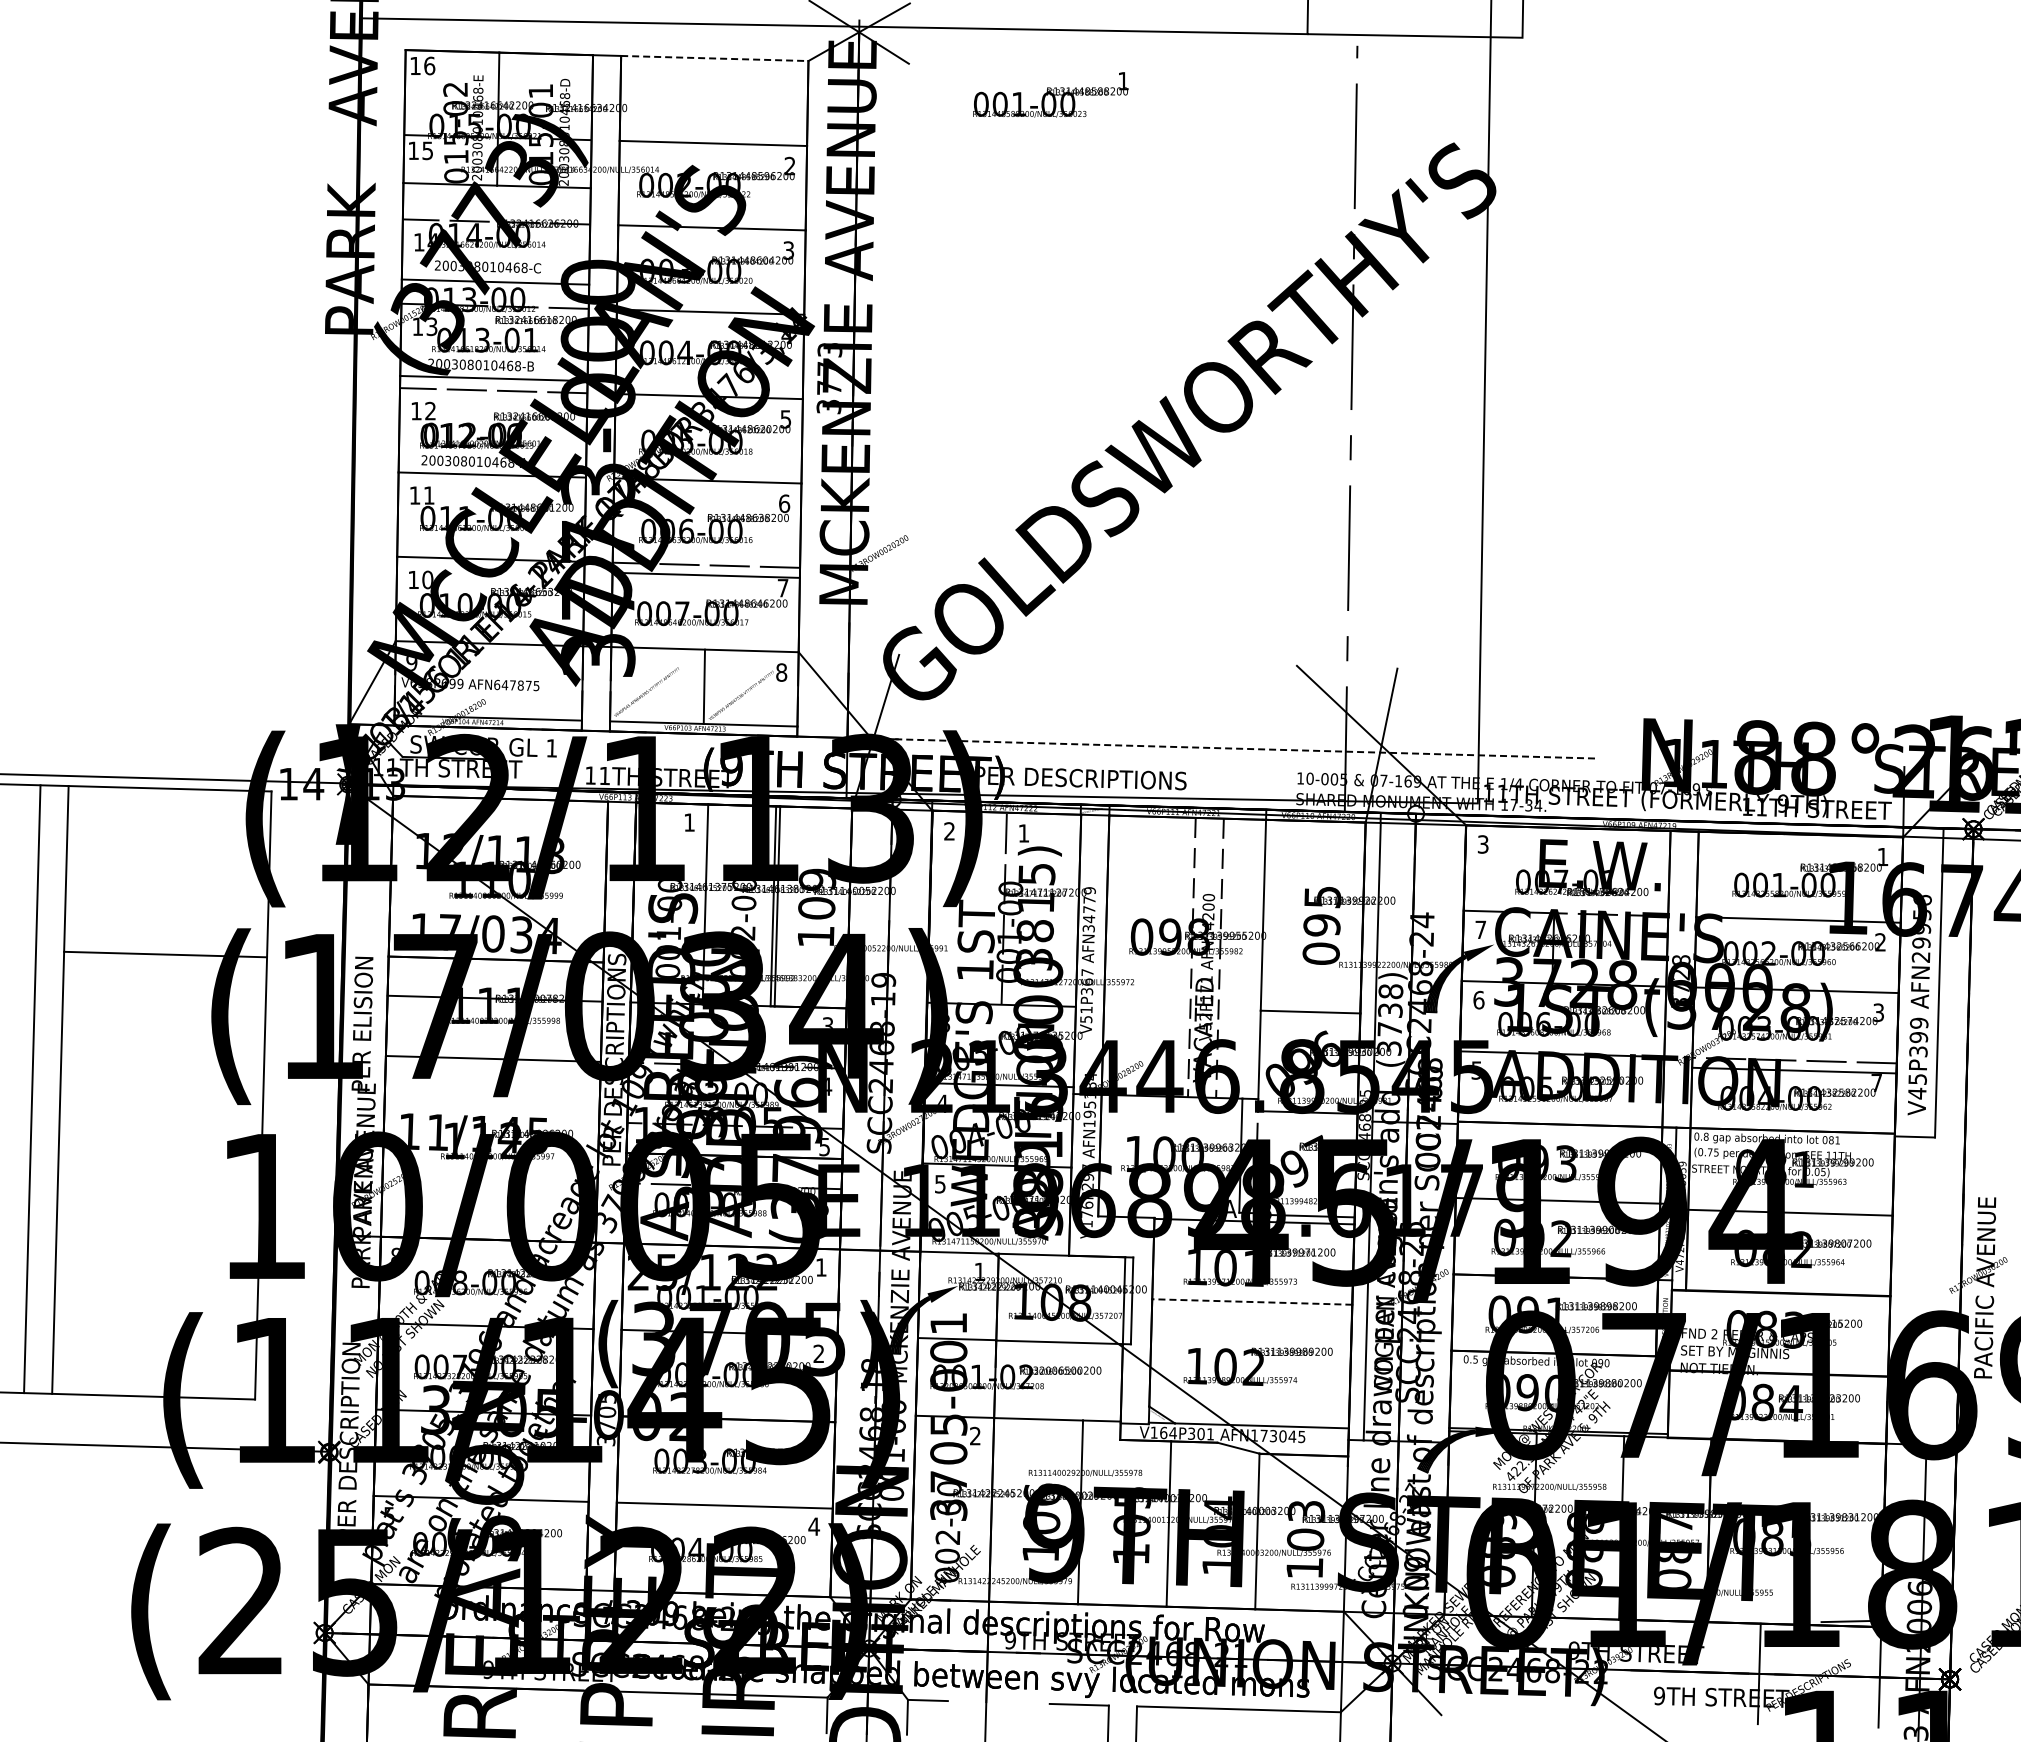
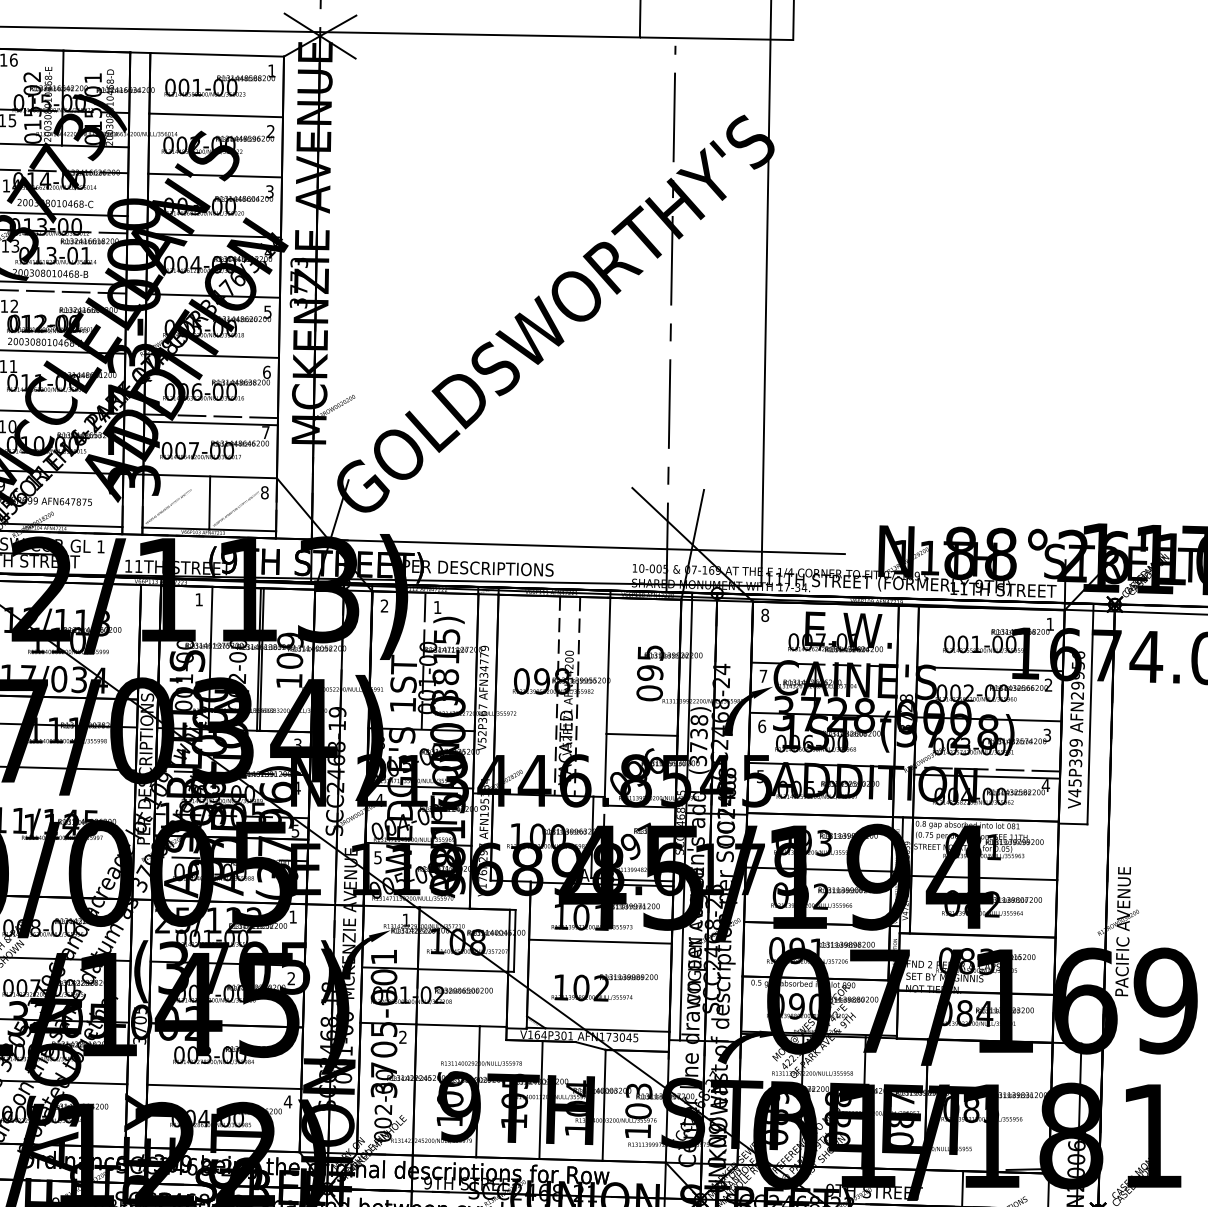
line: (714, 58) -> (216, 54), dashed -> solid
text: (1050, 94) -> (219, 80), moved
line: (1221, 748) -> (578, 546), dashed -> solid
text: (1482, 844) -> (764, 615), 3 -> 8
text: (1086, 1009) -> (482, 733), V51P367 -> V52P367
text: (1876, 1083) -> (1045, 785), 7 -> 4
line: (1251, 1301) -> (599, 941), dashed -> solid

